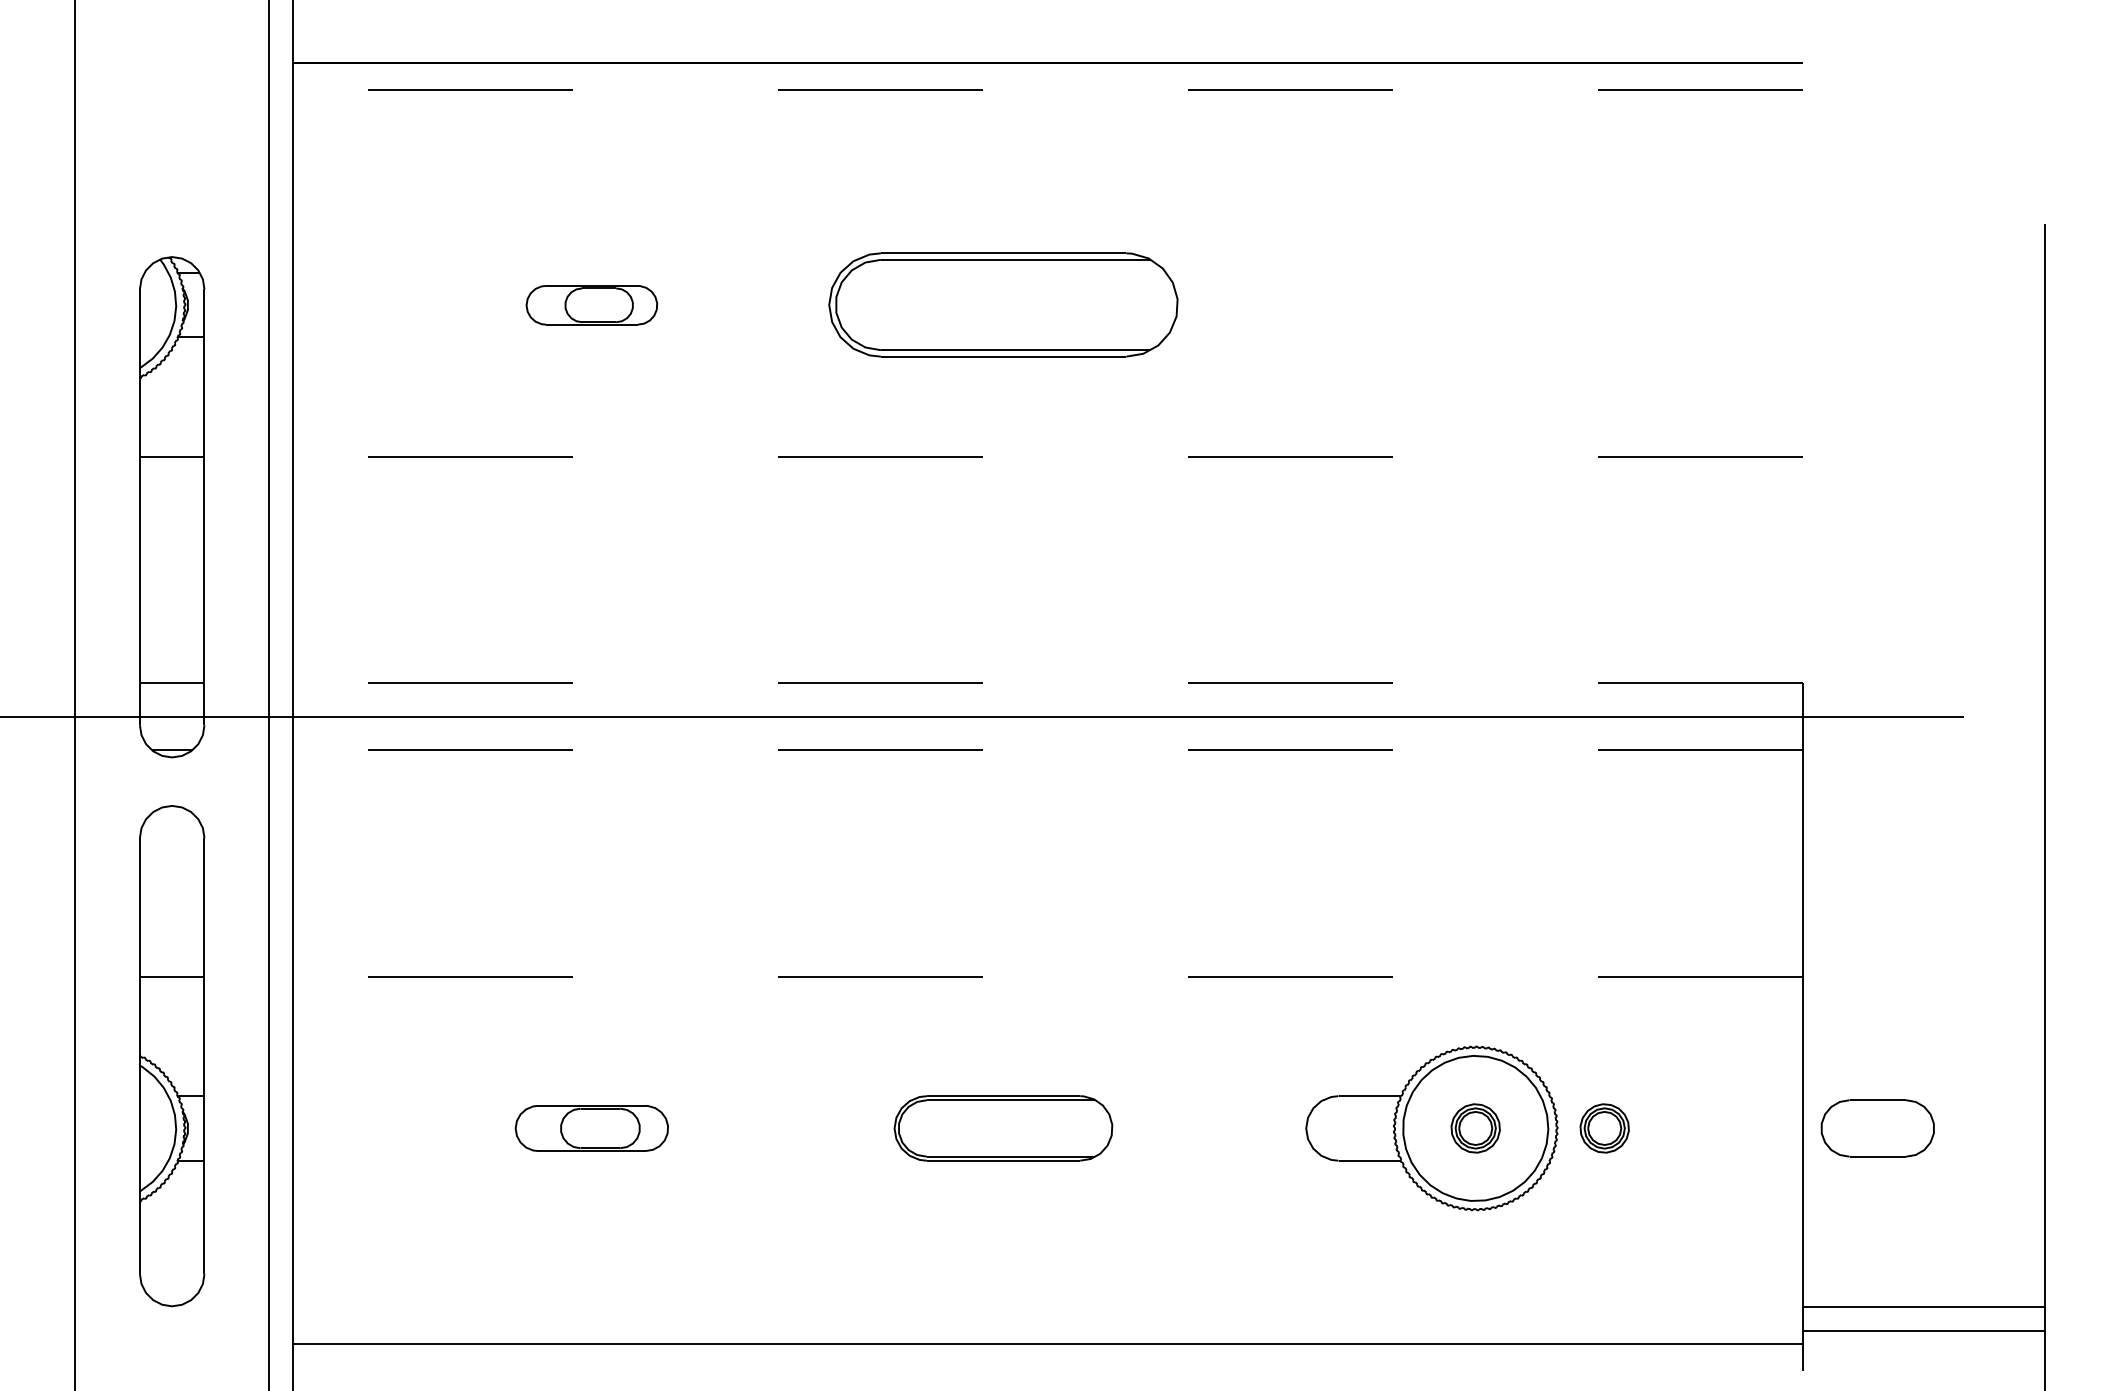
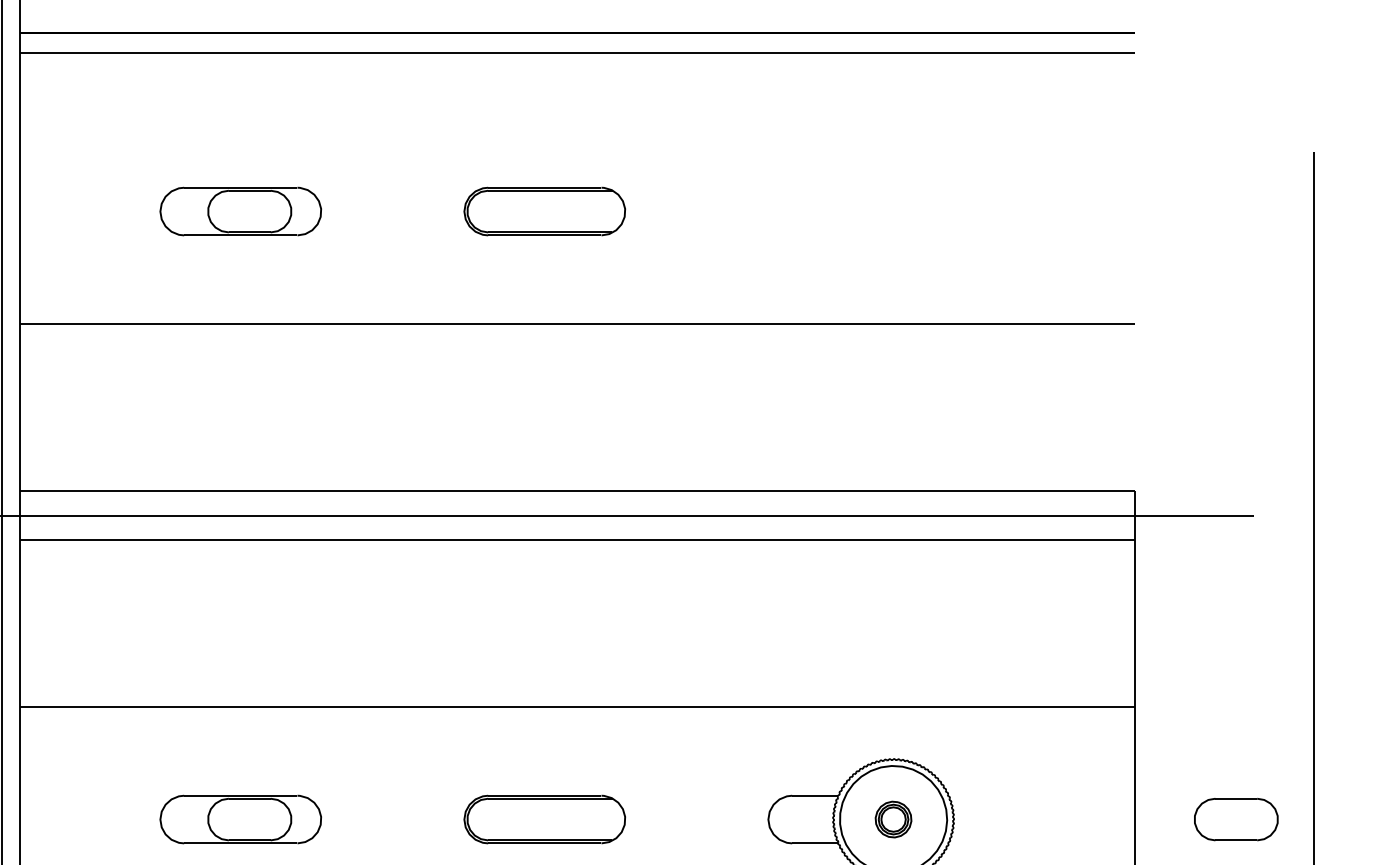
line: (1047, 90) -> (577, 53), dashed -> solid
part: (591, 305) -> (240, 211), size x1.67
part: (1003, 305) -> (544, 211), size x0.62
line: (1047, 457) -> (577, 324), dashed -> solid
line: (1047, 683) -> (577, 490), dashed -> solid
line: (1047, 750) -> (577, 540), dashed -> solid
line: (1047, 976) -> (577, 707), dashed -> solid
part: (591, 1128) -> (240, 819), size x1.43
part: (1604, 1128) -> (988, 819), removed
part: (1877, 1128) -> (1236, 819), moved

